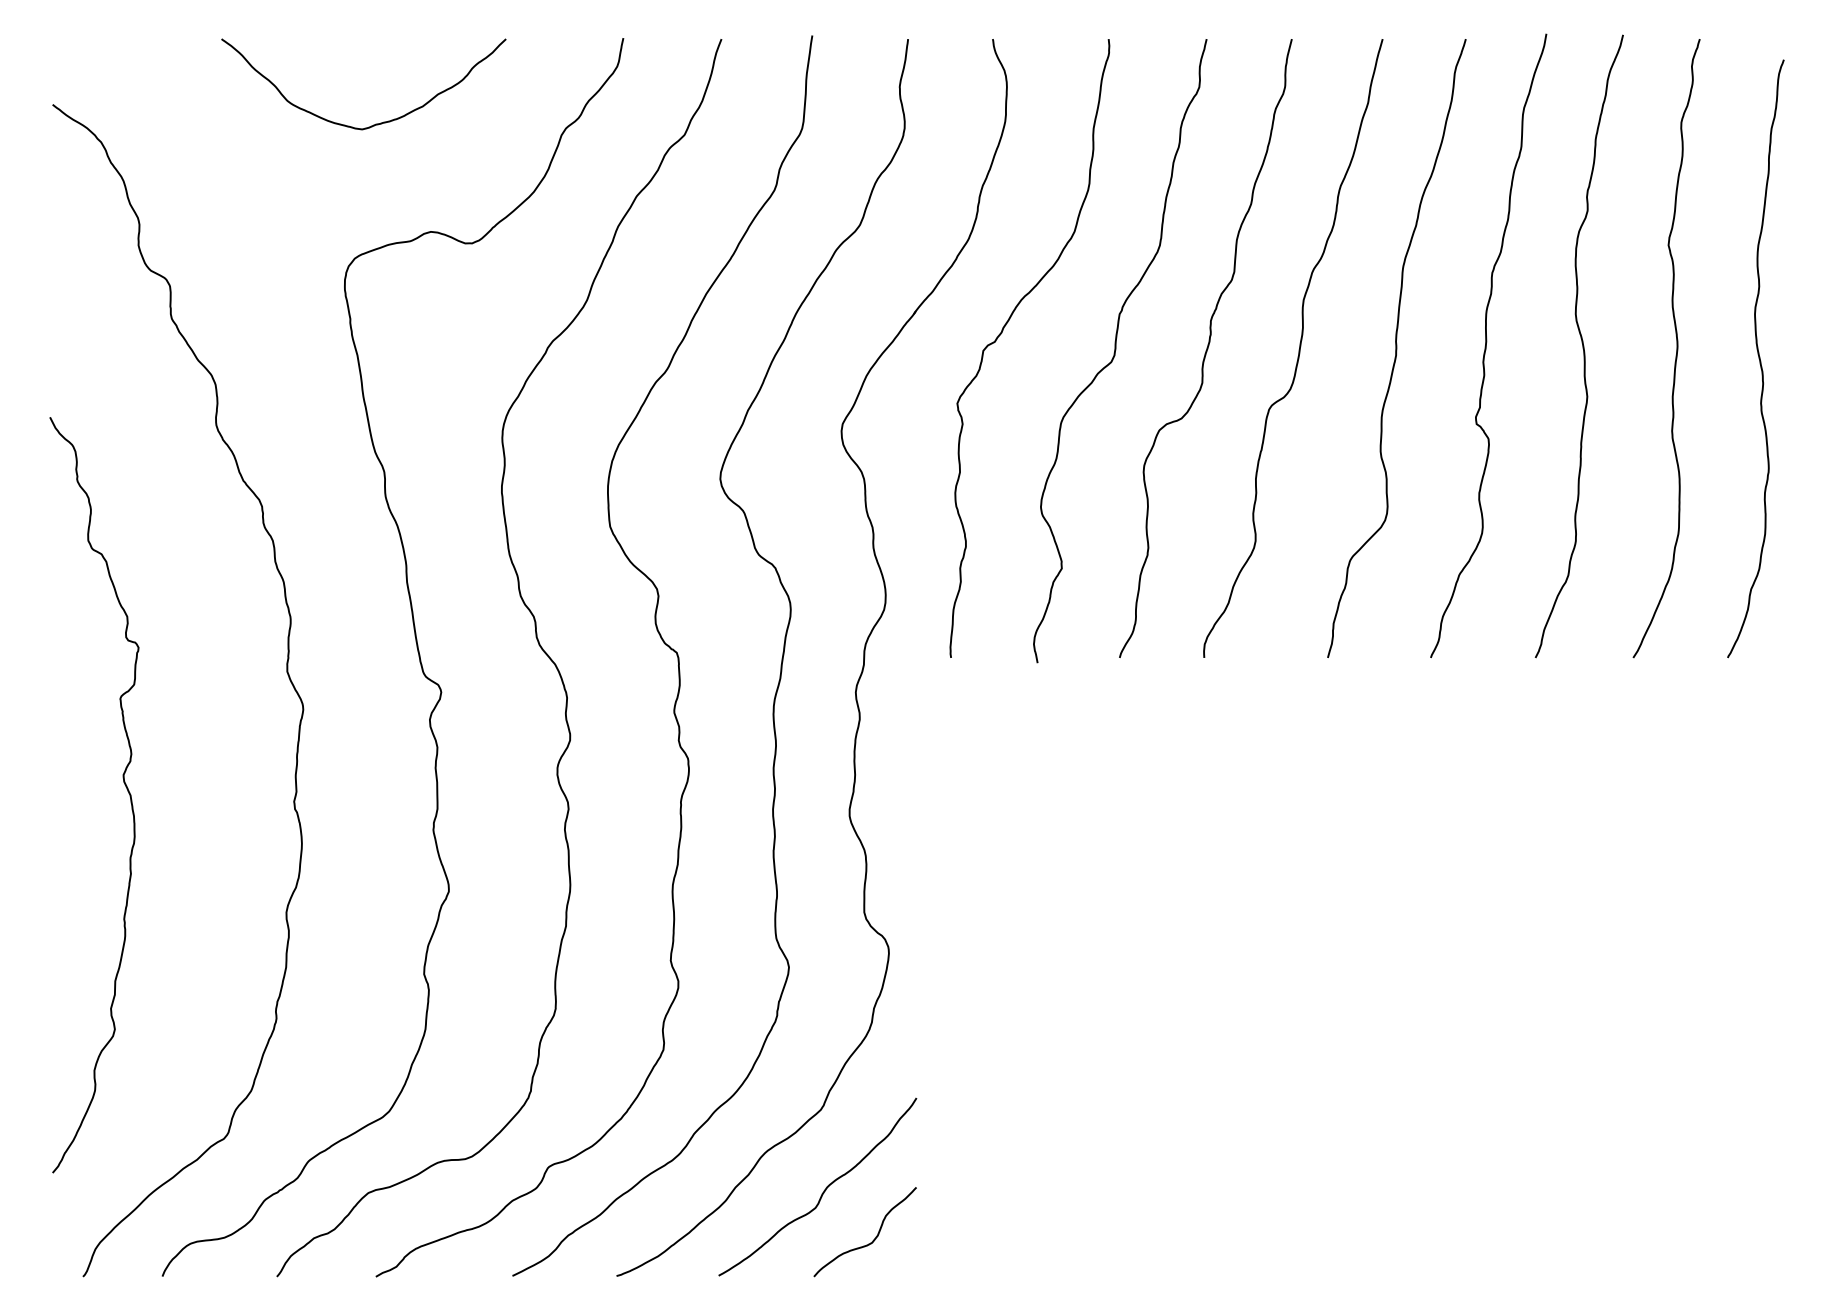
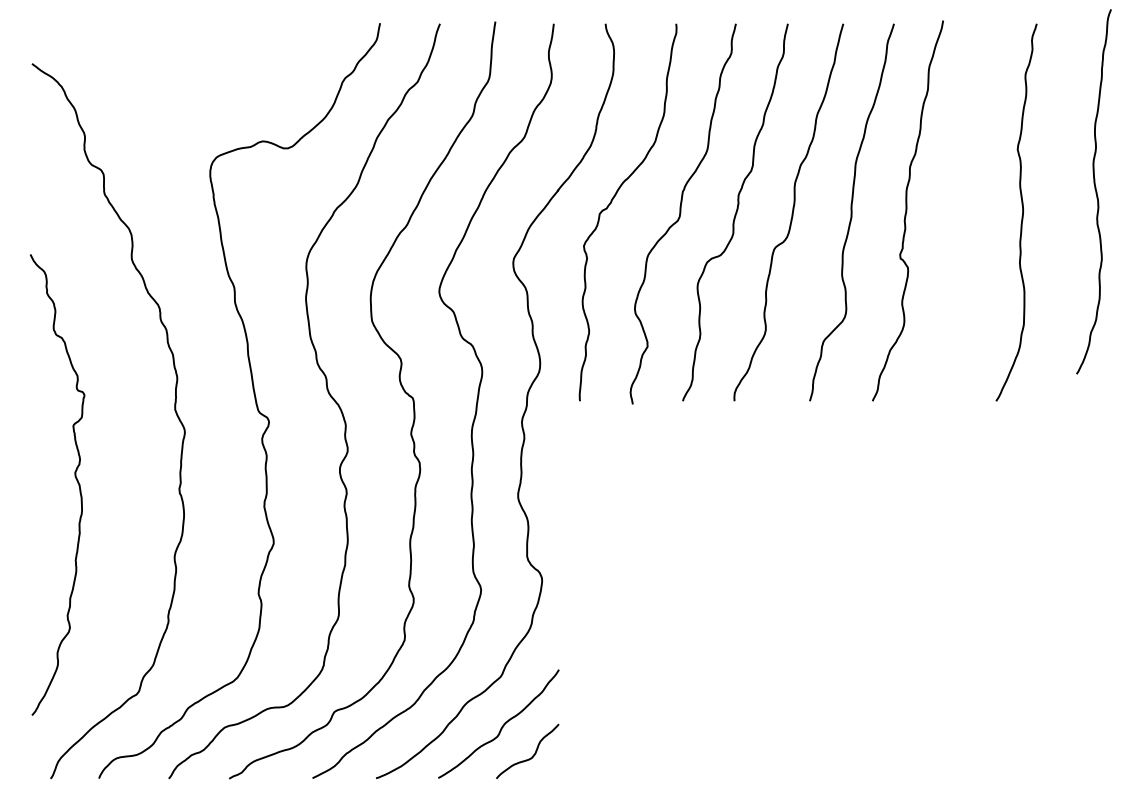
curve: (377, 122) -> (230, 74), removed
curve: (1581, 346) -> (964, 211), removed
curve: (1758, 358) -> (1095, 191), moved

